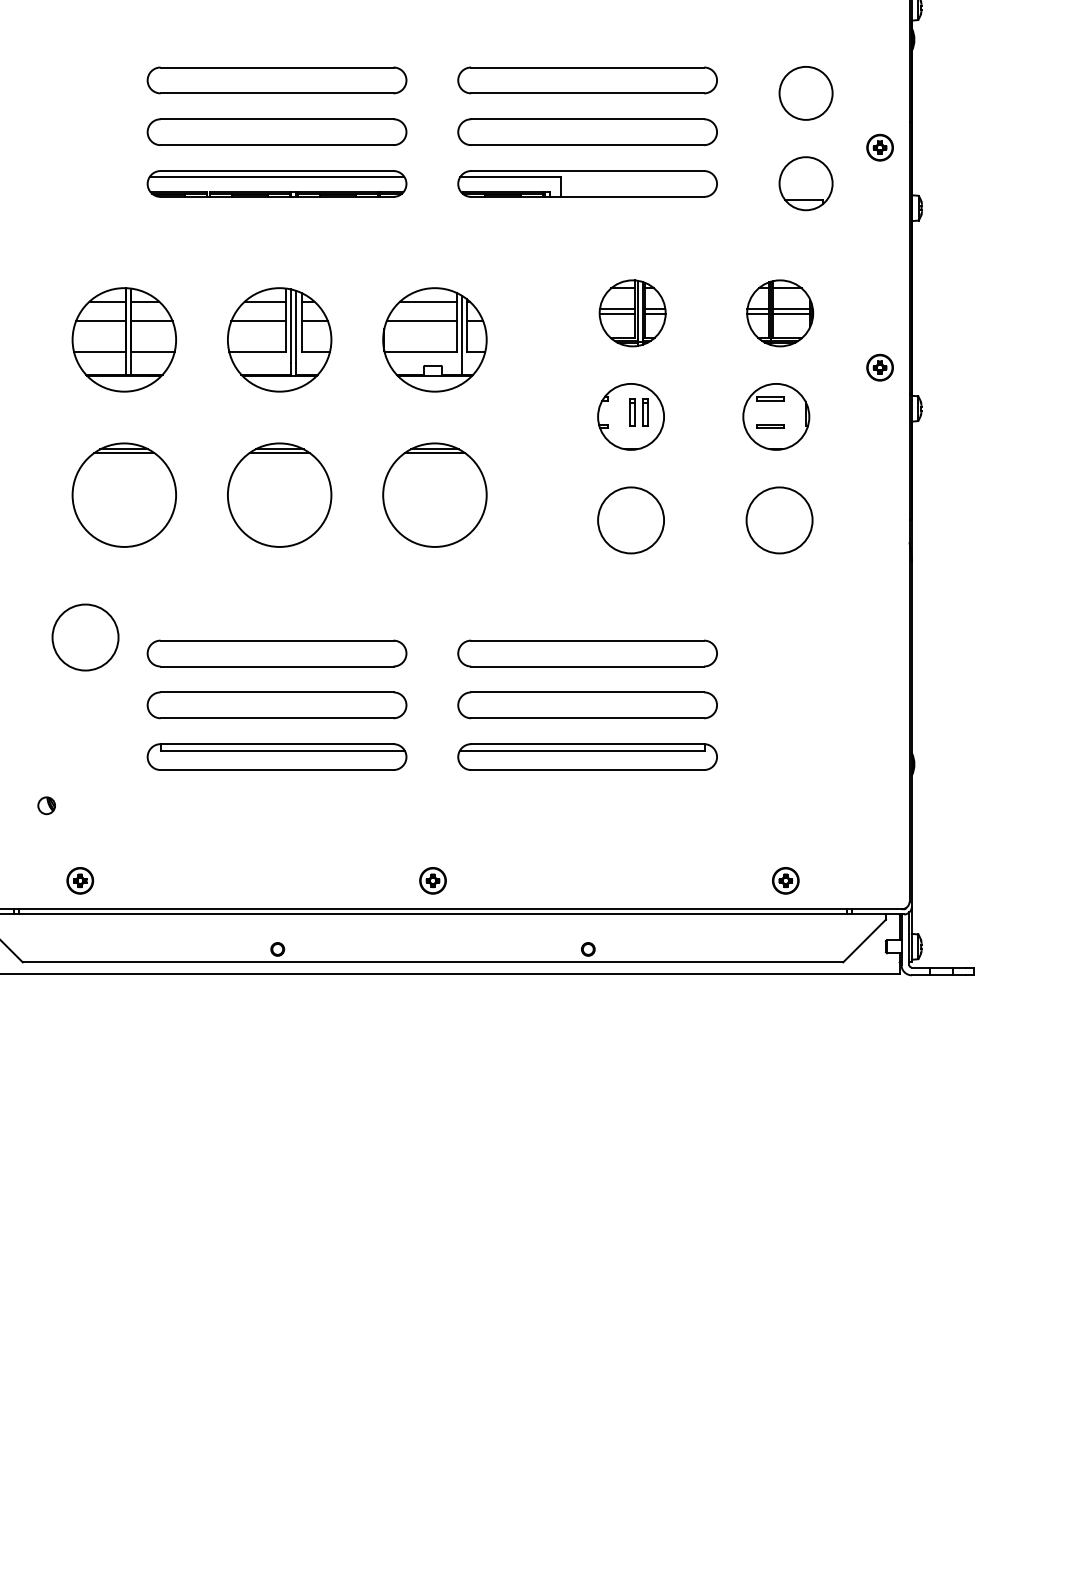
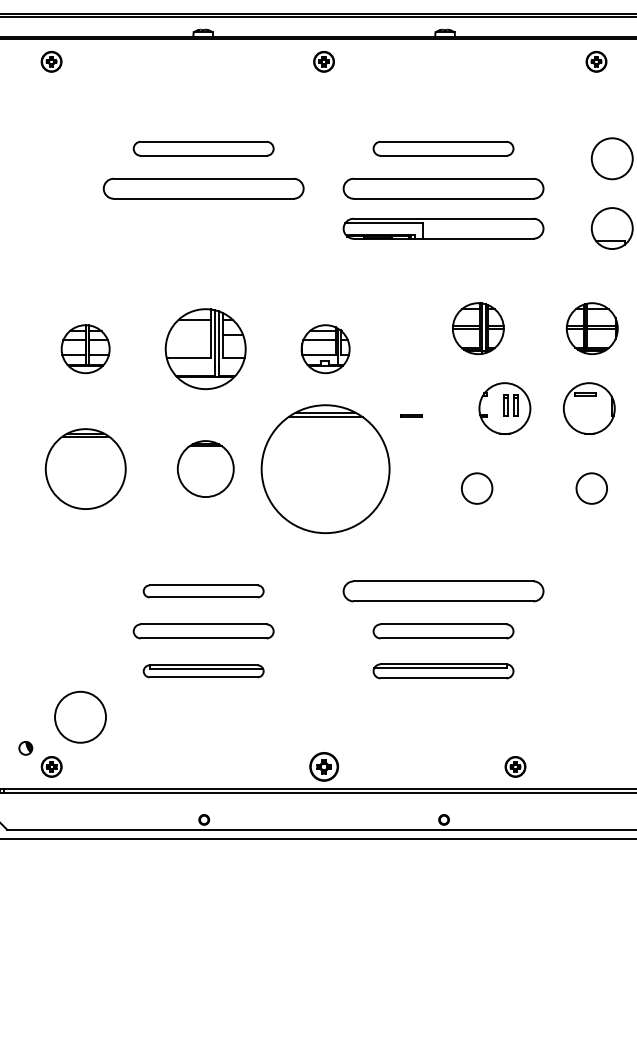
part: (276, 80) -> (203, 148), size x0.7
part: (587, 80) -> (443, 148), size x0.7
part: (276, 183) -> (203, 228), removed
line: (258, 321) -> (189, 334), removed
part: (123, 339) -> (85, 348), size x0.6
part: (434, 339) -> (325, 348), size x0.6
part: (630, 416) -> (504, 408), moved
line: (770, 425) -> (411, 415), moved
part: (279, 494) -> (205, 468), size x0.7
part: (434, 494) -> (325, 468), size x1.6
circle: (631, 520) -> (477, 488), size x0.6
circle: (779, 520) -> (591, 488), size x0.6
circle: (85, 637) -> (80, 717), moved
part: (276, 653) -> (203, 591), size x0.6
part: (276, 705) -> (203, 631), size x0.7
part: (587, 705) -> (443, 631), size x0.7
part: (276, 756) -> (203, 670), size x0.6
part: (587, 756) -> (443, 670), size x0.7
part: (46, 805) -> (25, 748), moved
part: (432, 880) -> (323, 766), size x1.4
part: (785, 880) -> (515, 766), moved

